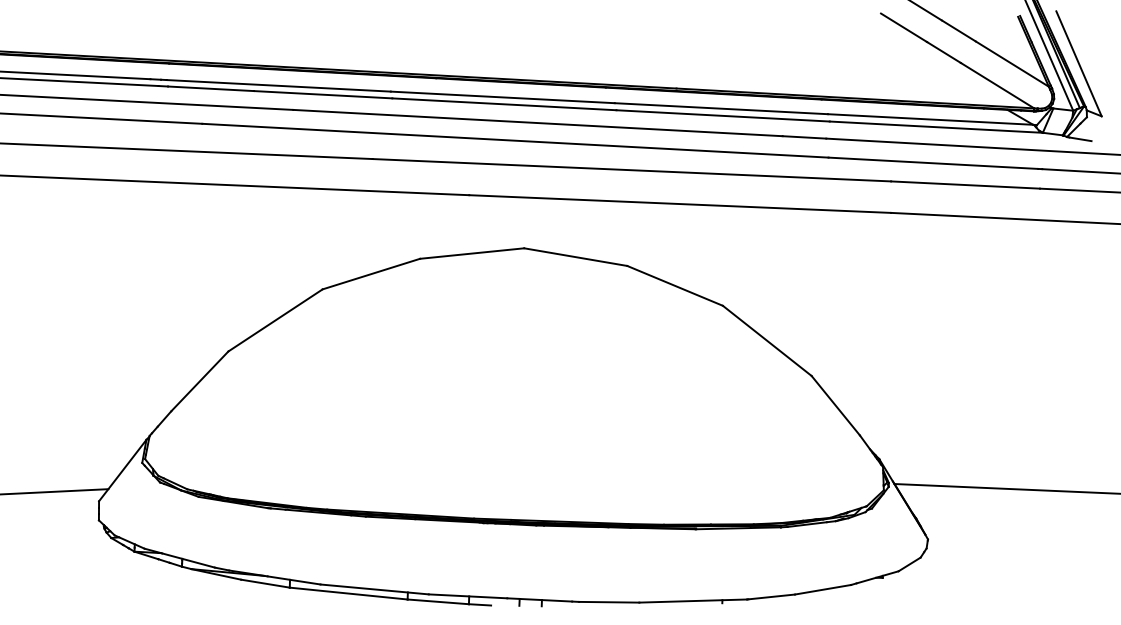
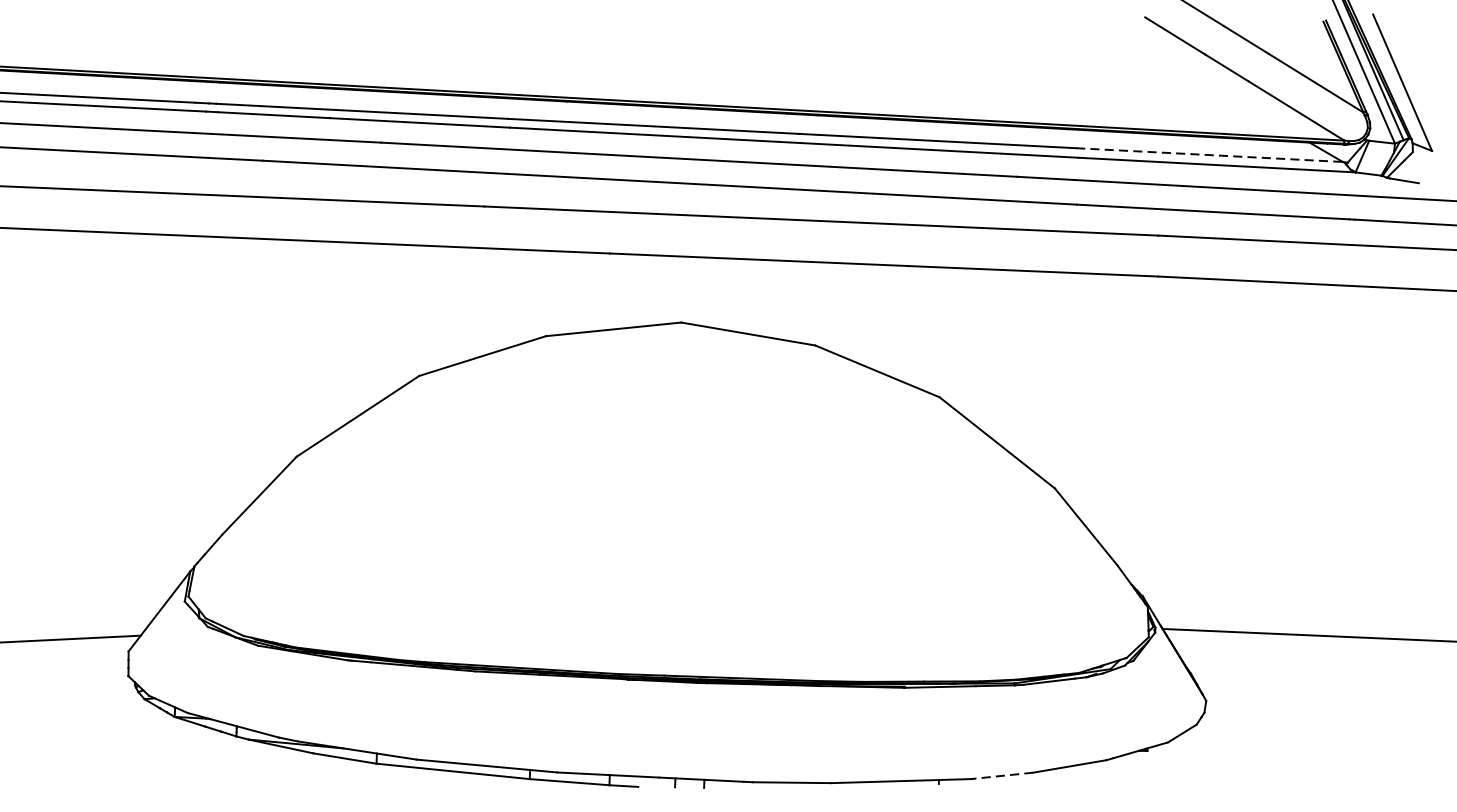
line: (930, 119) -> (1209, 155), solid -> dashed
line: (771, 597) -> (1002, 776), solid -> dashed

